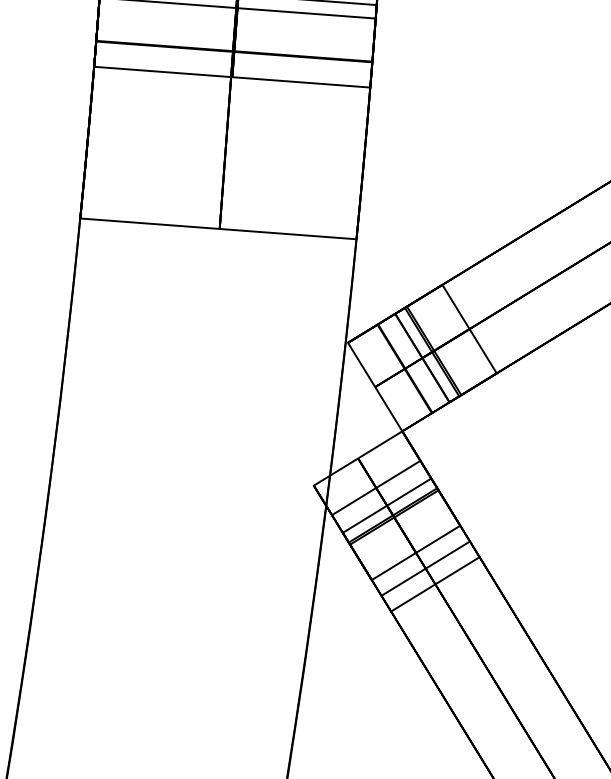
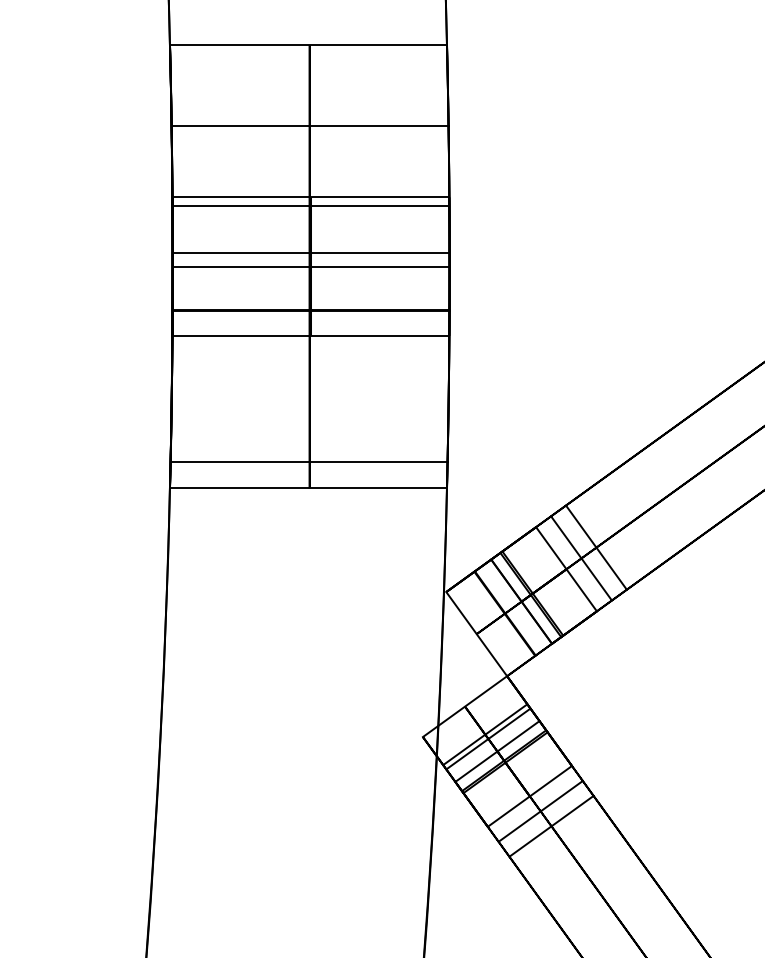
line: (220, 202) -> (308, 461), added
line: (501, 309) -> (596, 547), added
line: (485, 319) -> (581, 558), added
line: (379, 492) -> (488, 738), added

